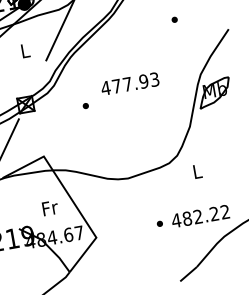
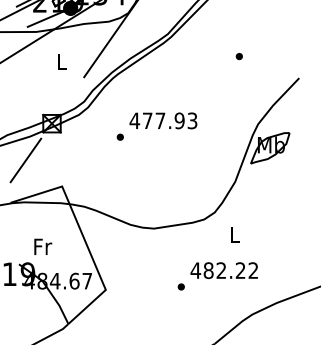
text: (130, 83) -> (163, 120), moved
text: (50, 207) -> (43, 246), moved
text: (199, 216) -> (223, 270), moved

